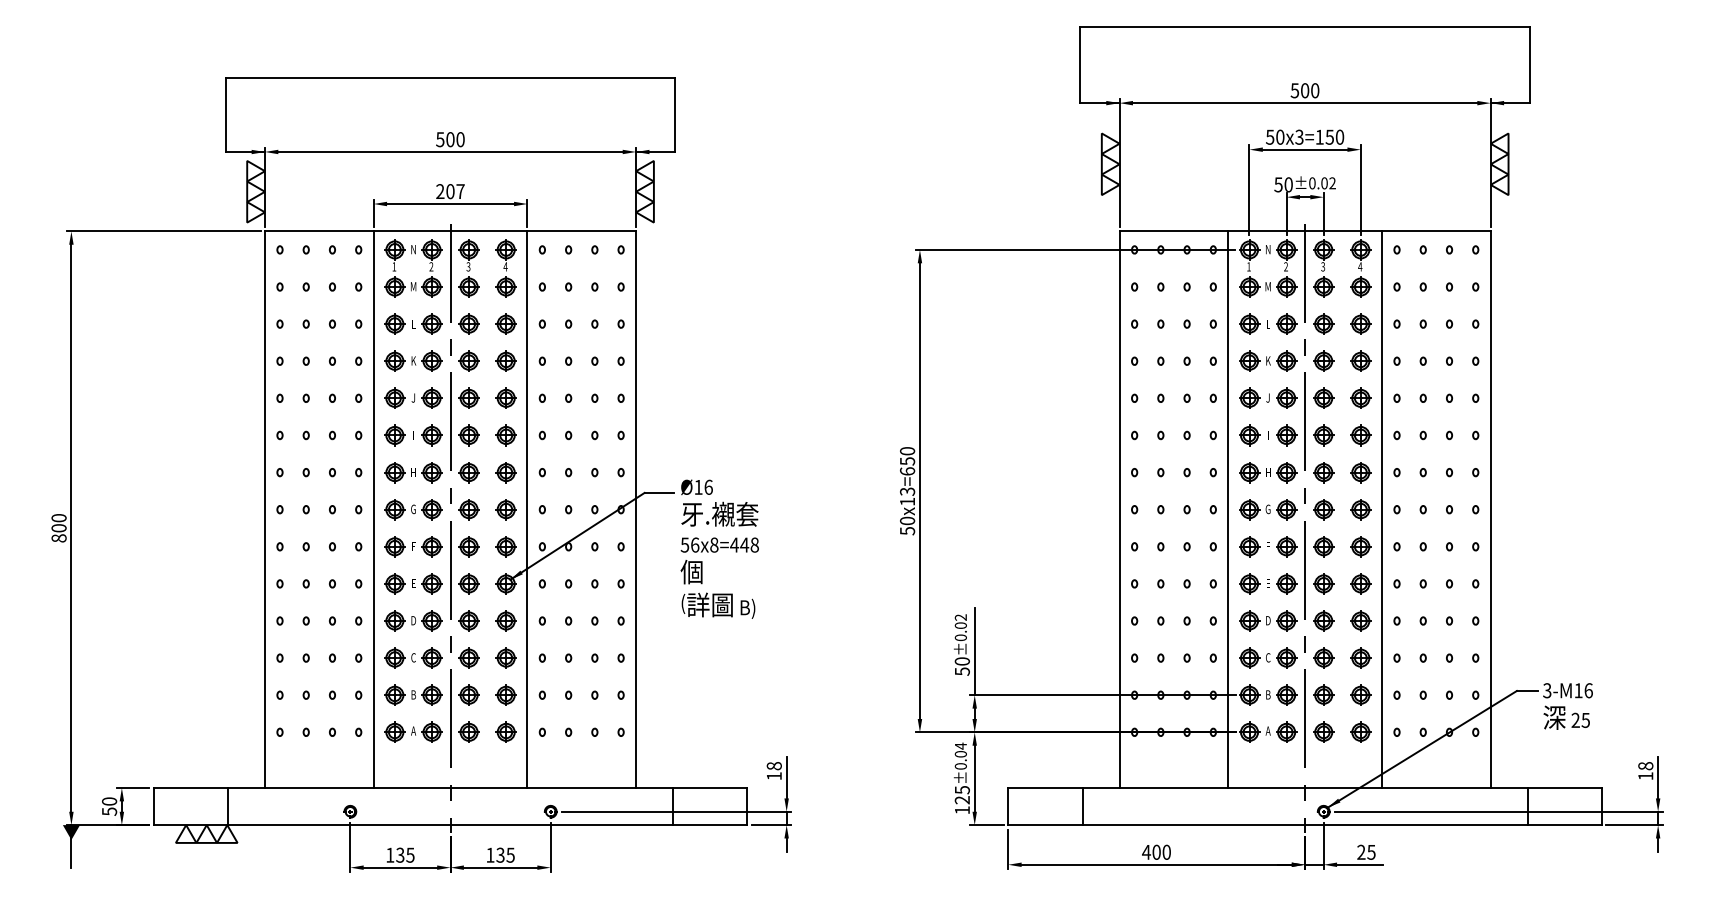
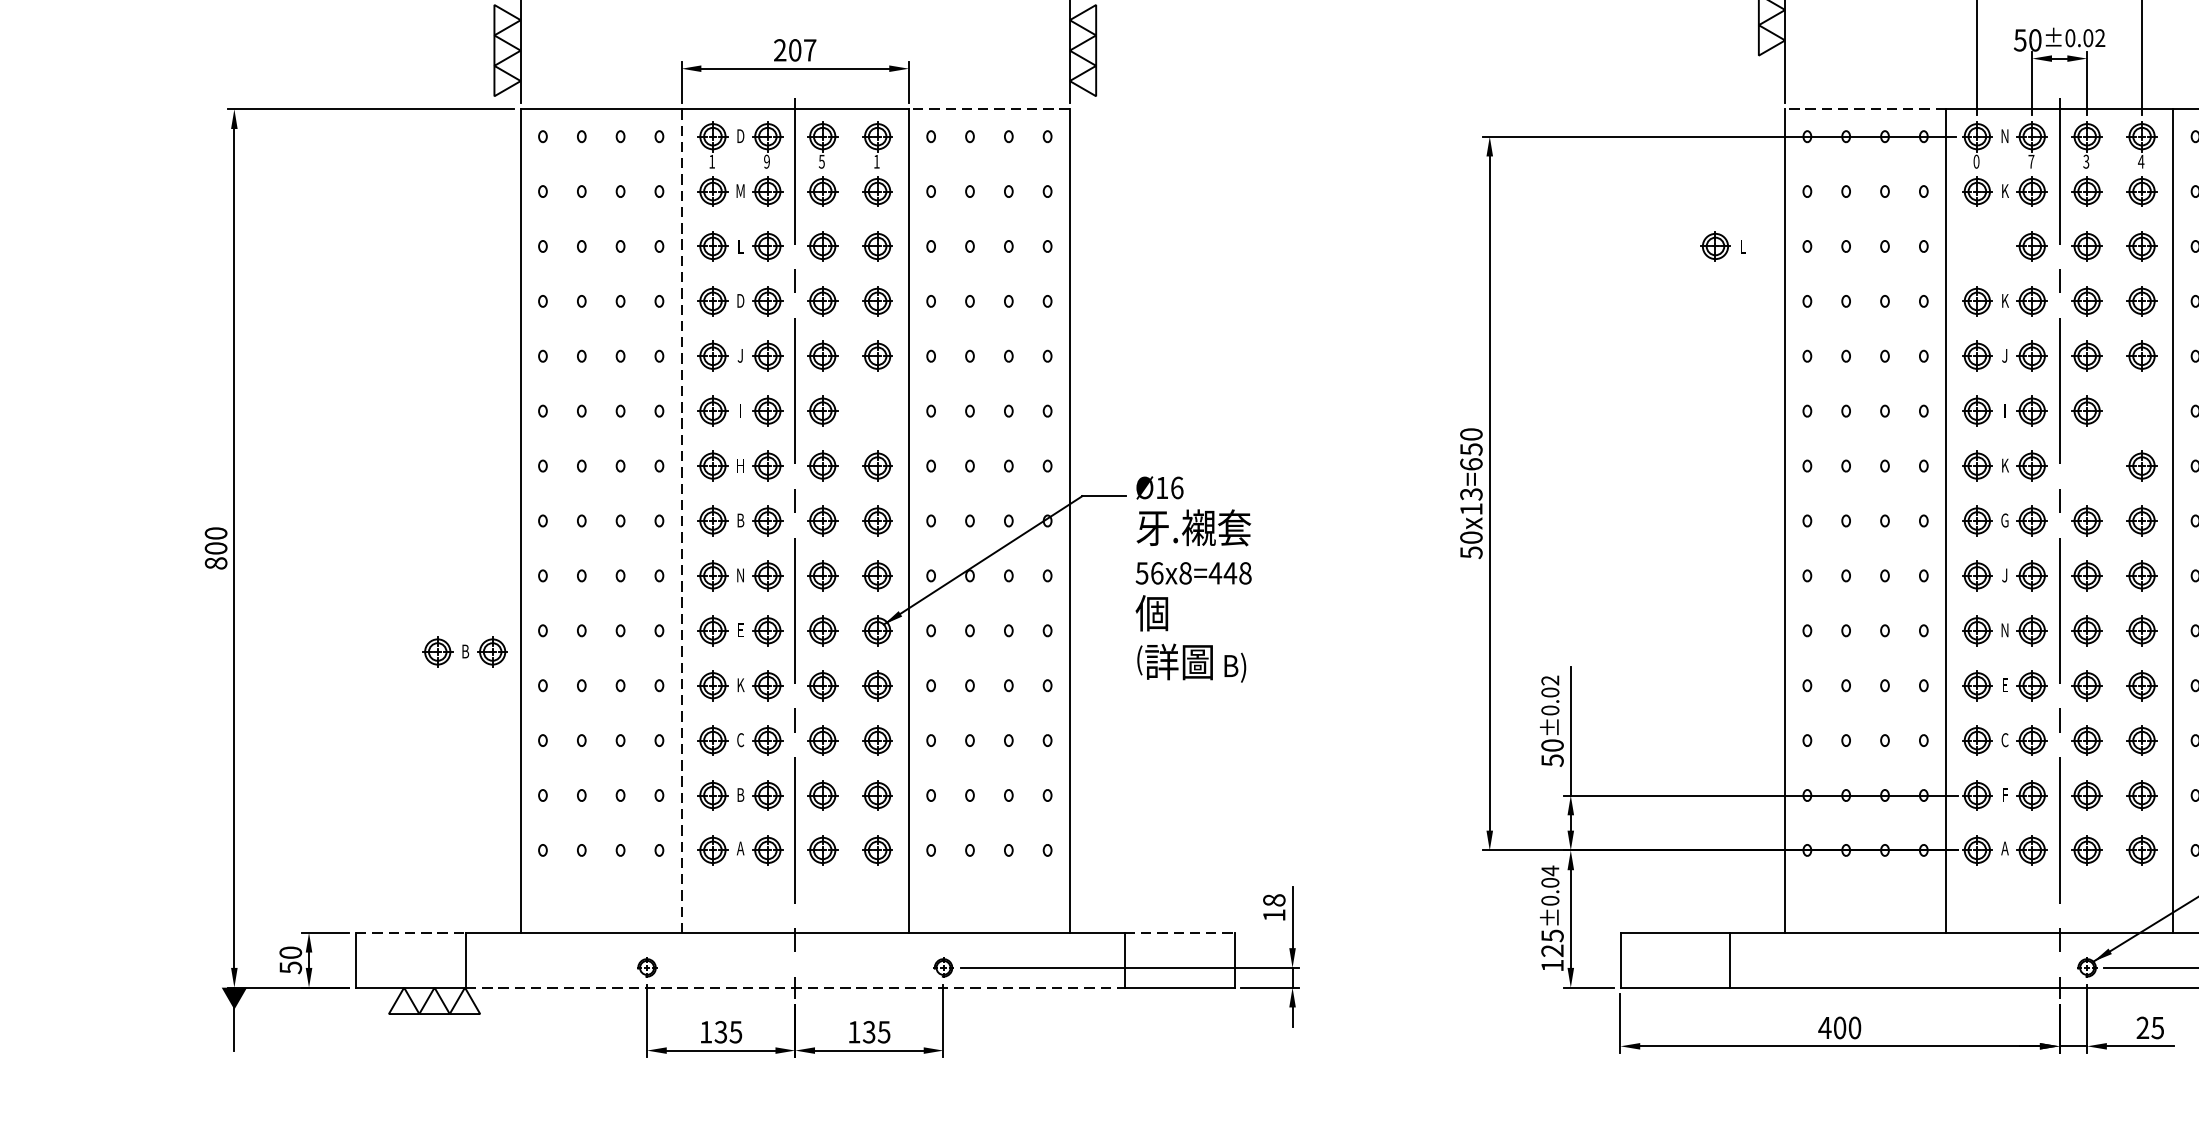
line: (581, 231) -> (989, 109), solid -> dashed
line: (1173, 231) -> (1864, 109), solid -> dashed
text: (413, 249) -> (740, 136), N -> D
text: (468, 264) -> (821, 158), 3 -> 5
text: (505, 266) -> (876, 161), 4 -> 1
text: (1248, 266) -> (1975, 161), 1 -> 0
text: (1286, 266) -> (2032, 161), 2 -> 7
text: (431, 267) -> (767, 162), 2 -> 9
text: (1267, 286) -> (2003, 190), M -> K
part: (1254, 323) -> (1722, 245), moved
text: (413, 360) -> (740, 300), K -> D
part: (505, 435) -> (876, 411), removed
part: (1360, 435) -> (2141, 411), removed
text: (1268, 471) -> (2005, 464), H -> K
part: (1323, 472) -> (2086, 465), removed
text: (413, 509) -> (740, 520), G -> B
line: (373, 510) -> (681, 522), solid -> dashed
text: (413, 546) -> (740, 575), F -> N
text: (1267, 546) -> (2003, 575), F -> J
text: (1268, 583) -> (2005, 630), E -> N
part: (227, 597) -> (465, 650), added
text: (413, 620) -> (740, 684), D -> K
text: (1268, 620) -> (2005, 684), D -> E
text: (1268, 694) -> (2005, 794), B -> F
line: (191, 788) -> (412, 933), solid -> dashed
line: (710, 788) -> (1179, 933), solid -> dashed
line: (450, 825) -> (795, 988), solid -> dashed

